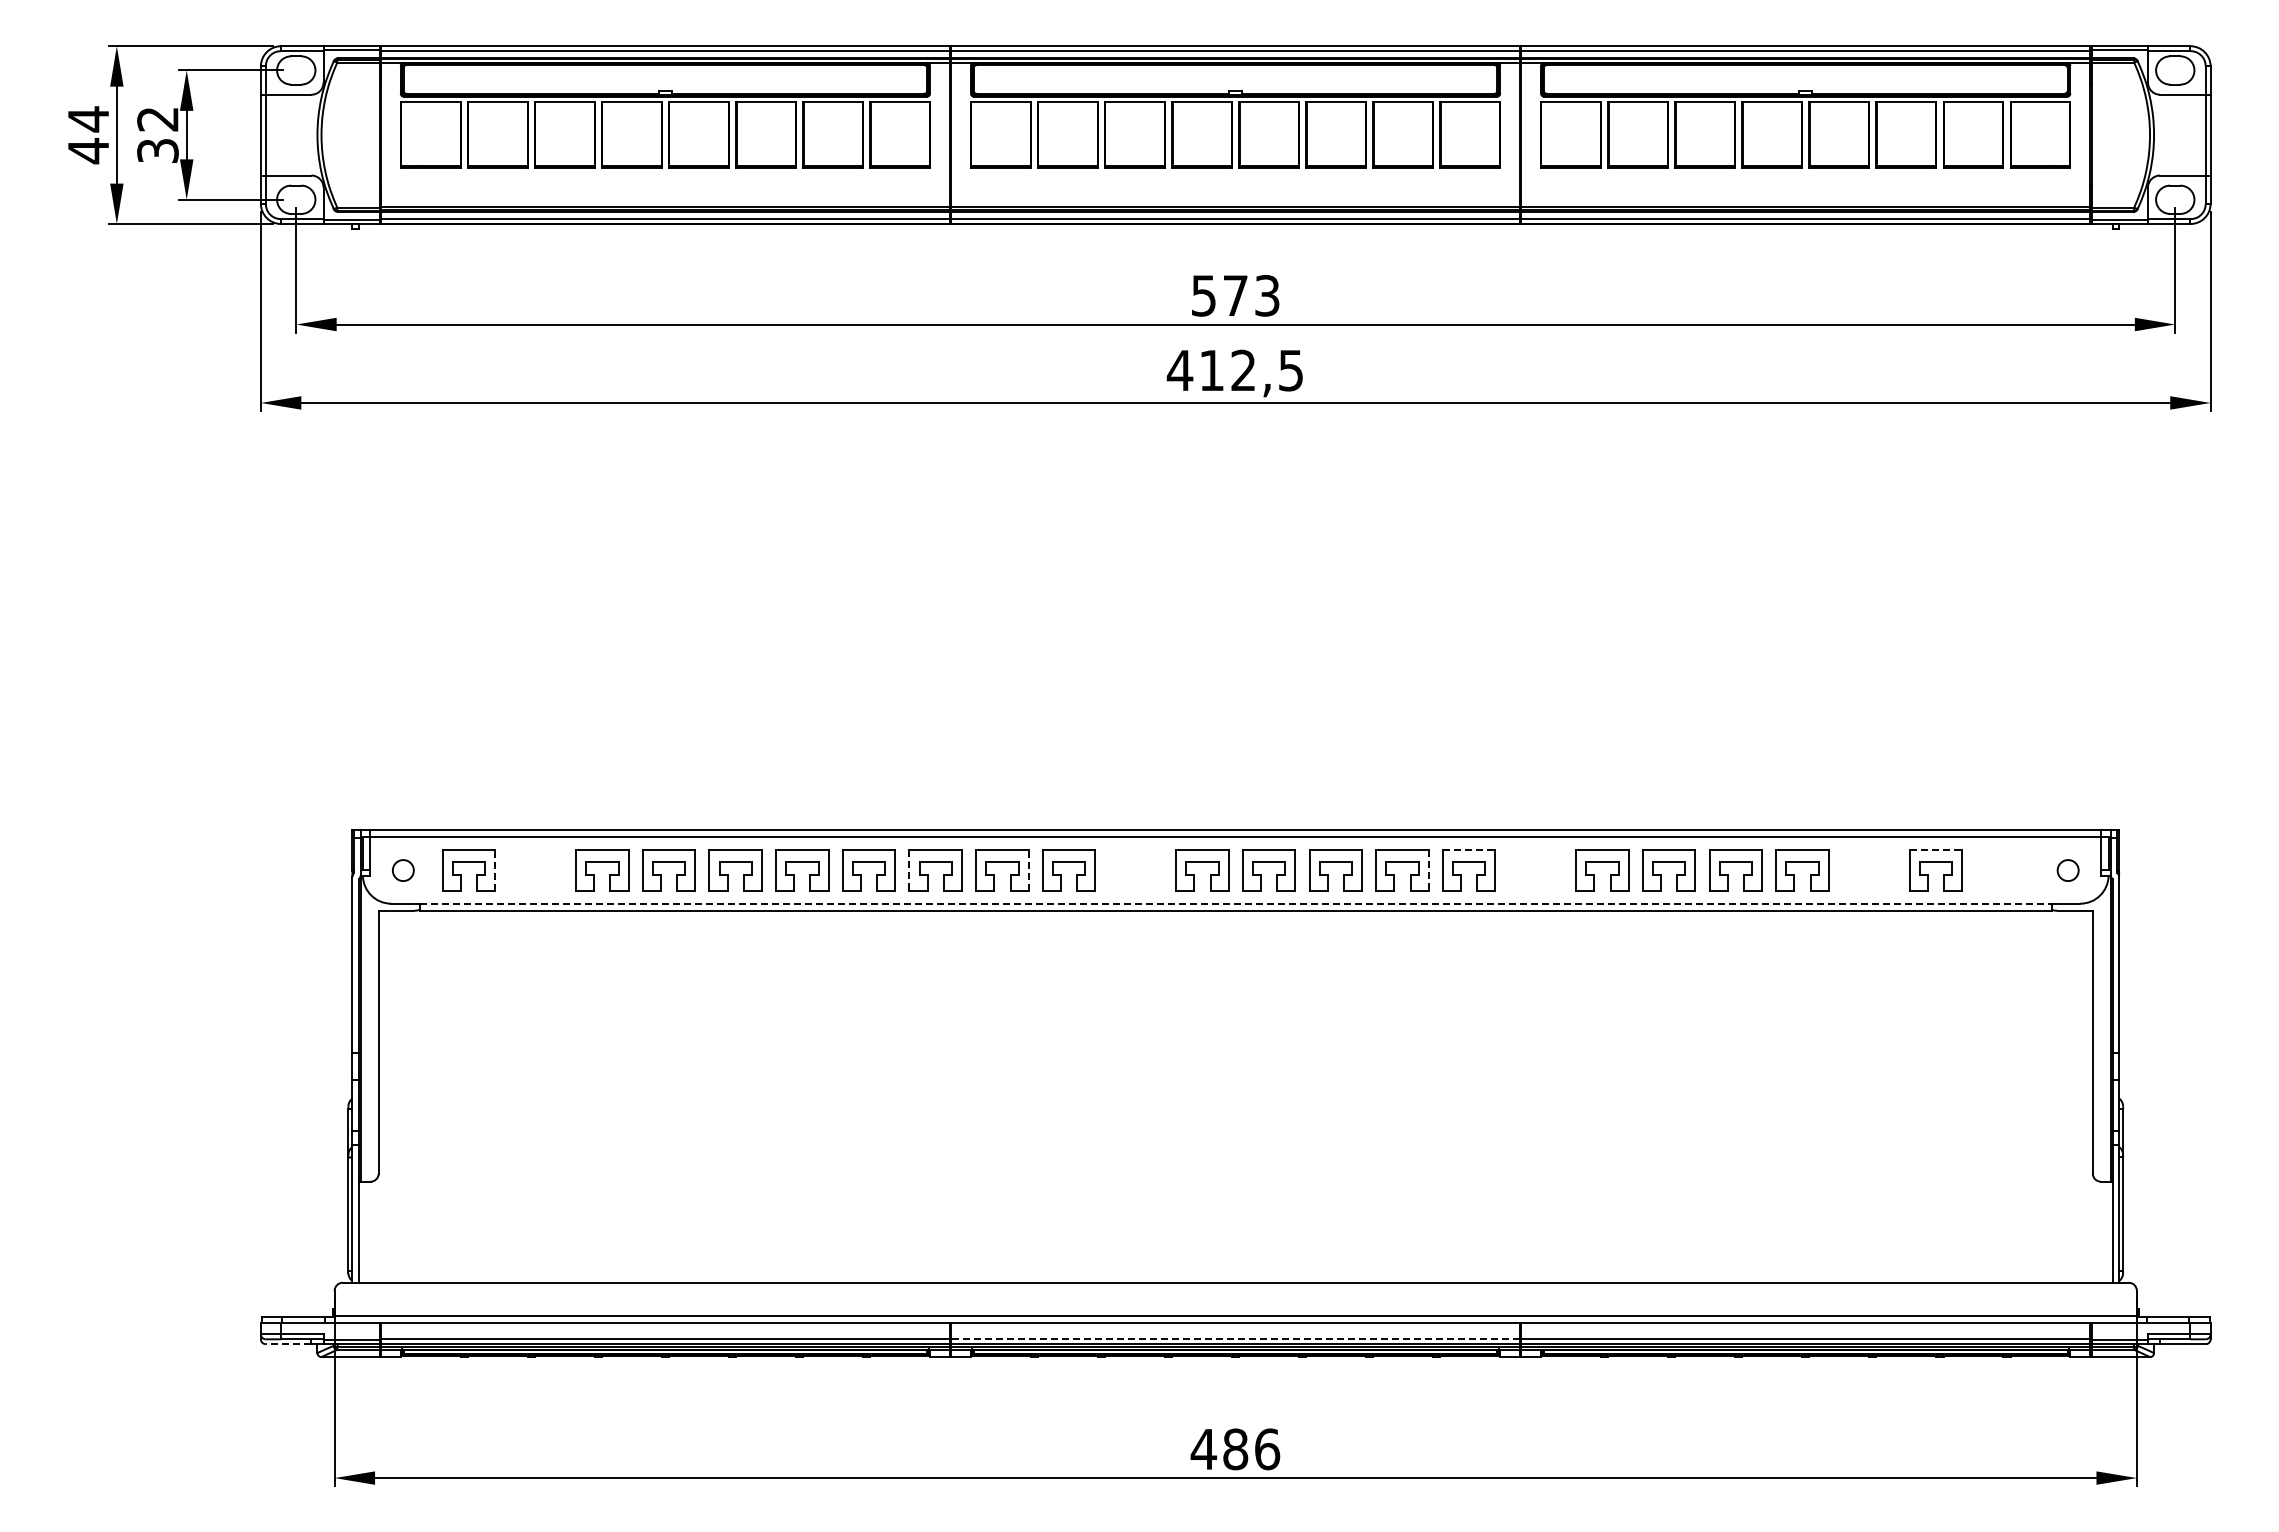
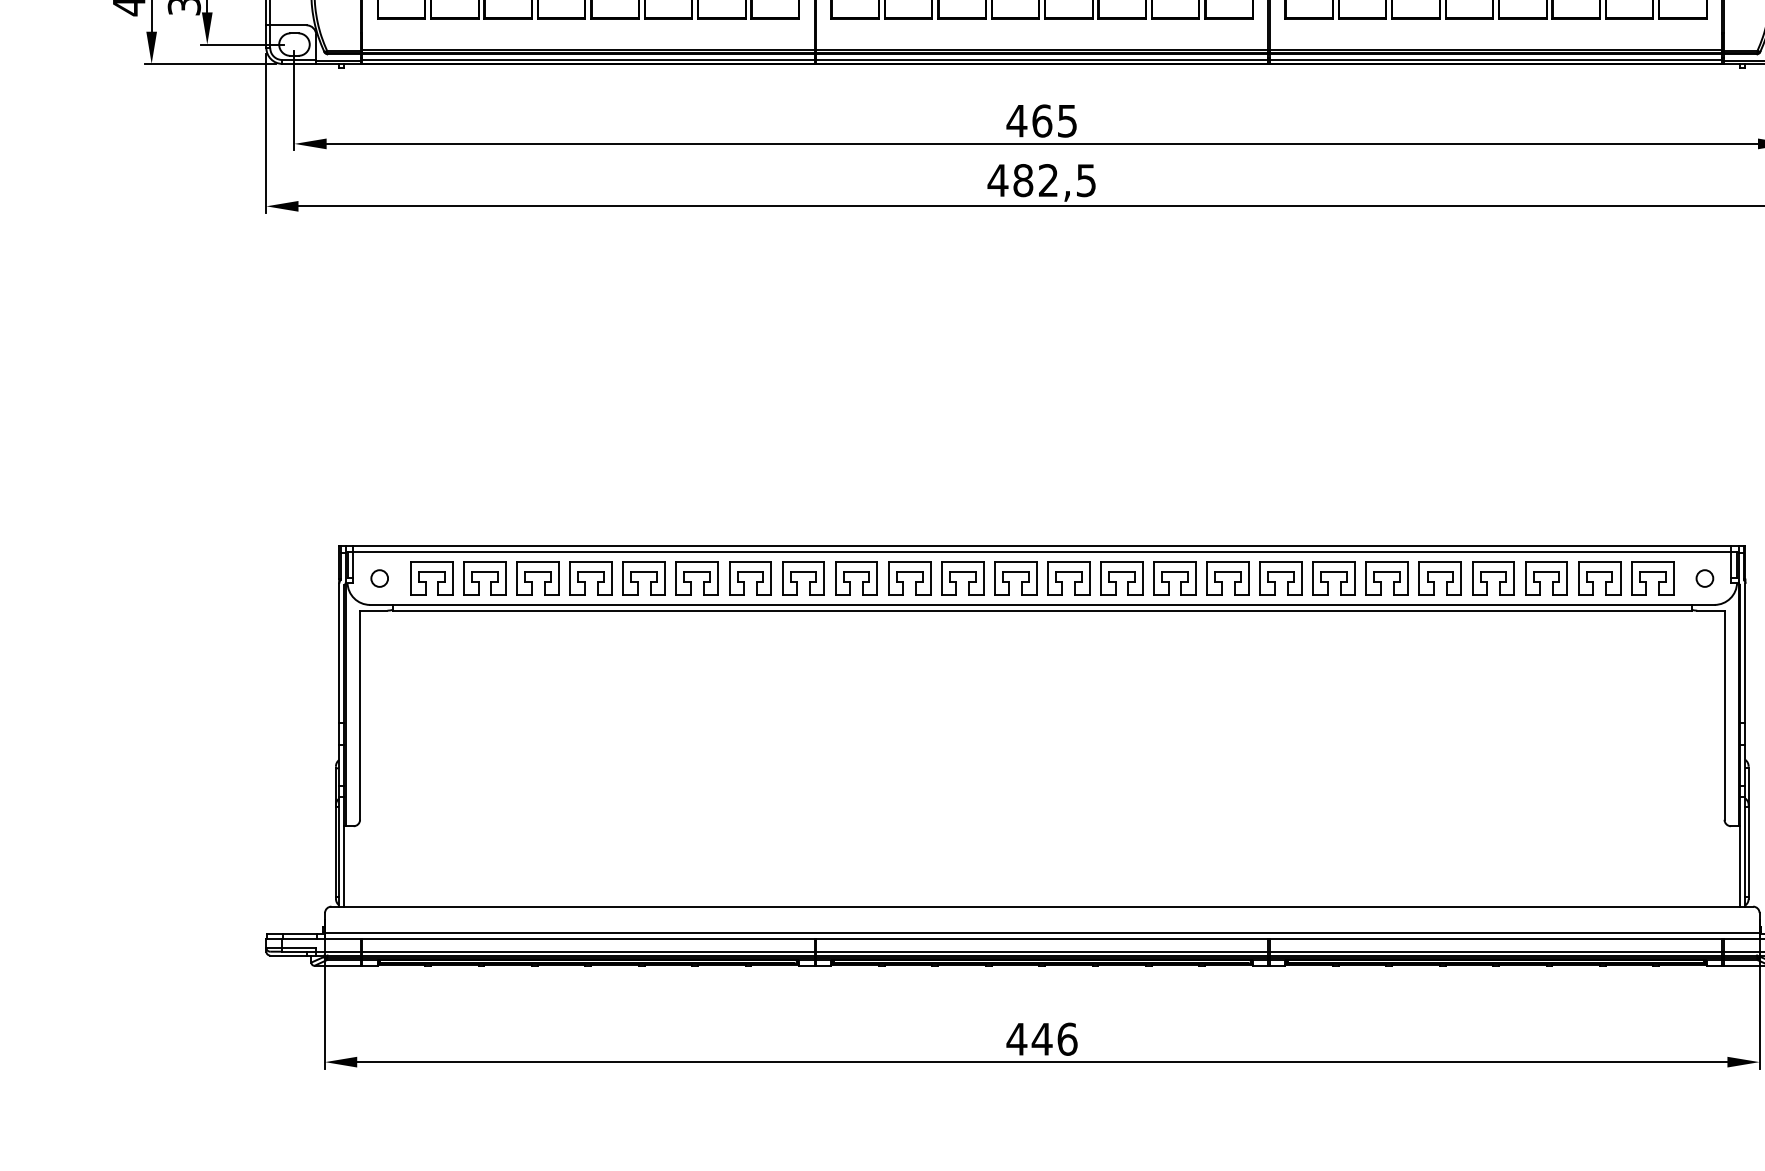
text: (1234, 295) -> (1041, 120), 573 -> 465
text: (1211, 370) -> (1023, 180), 412,5 -> 482,5
line: (1469, 850) -> (1228, 562), dashed -> solid
line: (1936, 850) -> (1600, 562), dashed -> solid
part: (535, 862) -> (484, 572), added
part: (1135, 862) -> (962, 572), added
part: (1535, 862) -> (1280, 572), added
part: (1868, 862) -> (1545, 572), added
part: (2002, 862) -> (1652, 572), added
line: (495, 870) -> (453, 578), dashed -> solid
line: (1028, 870) -> (877, 578), dashed -> solid
line: (909, 871) -> (782, 579), dashed -> solid
line: (1428, 871) -> (1195, 579), dashed -> solid
line: (1236, 903) -> (1042, 604), dashed -> solid
line: (1235, 1339) -> (1042, 951), dashed -> solid
line: (288, 1344) -> (288, 955), dashed -> solid
text: (1235, 1449) -> (1042, 1039), 486 -> 446

